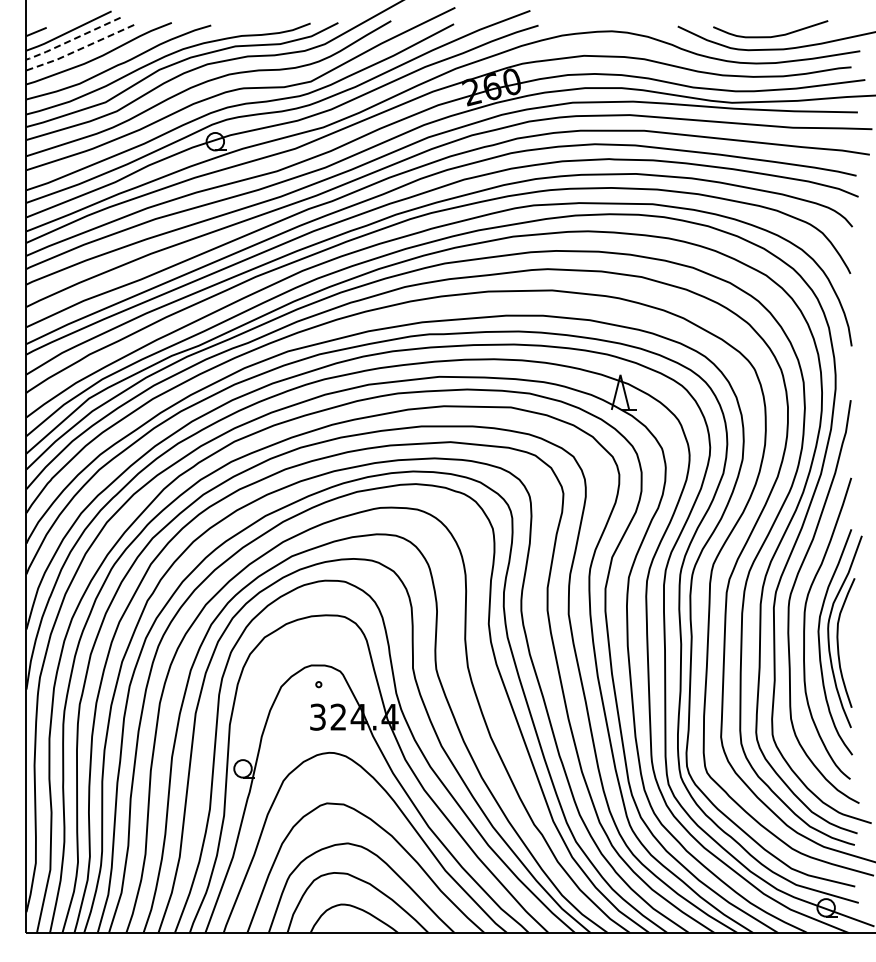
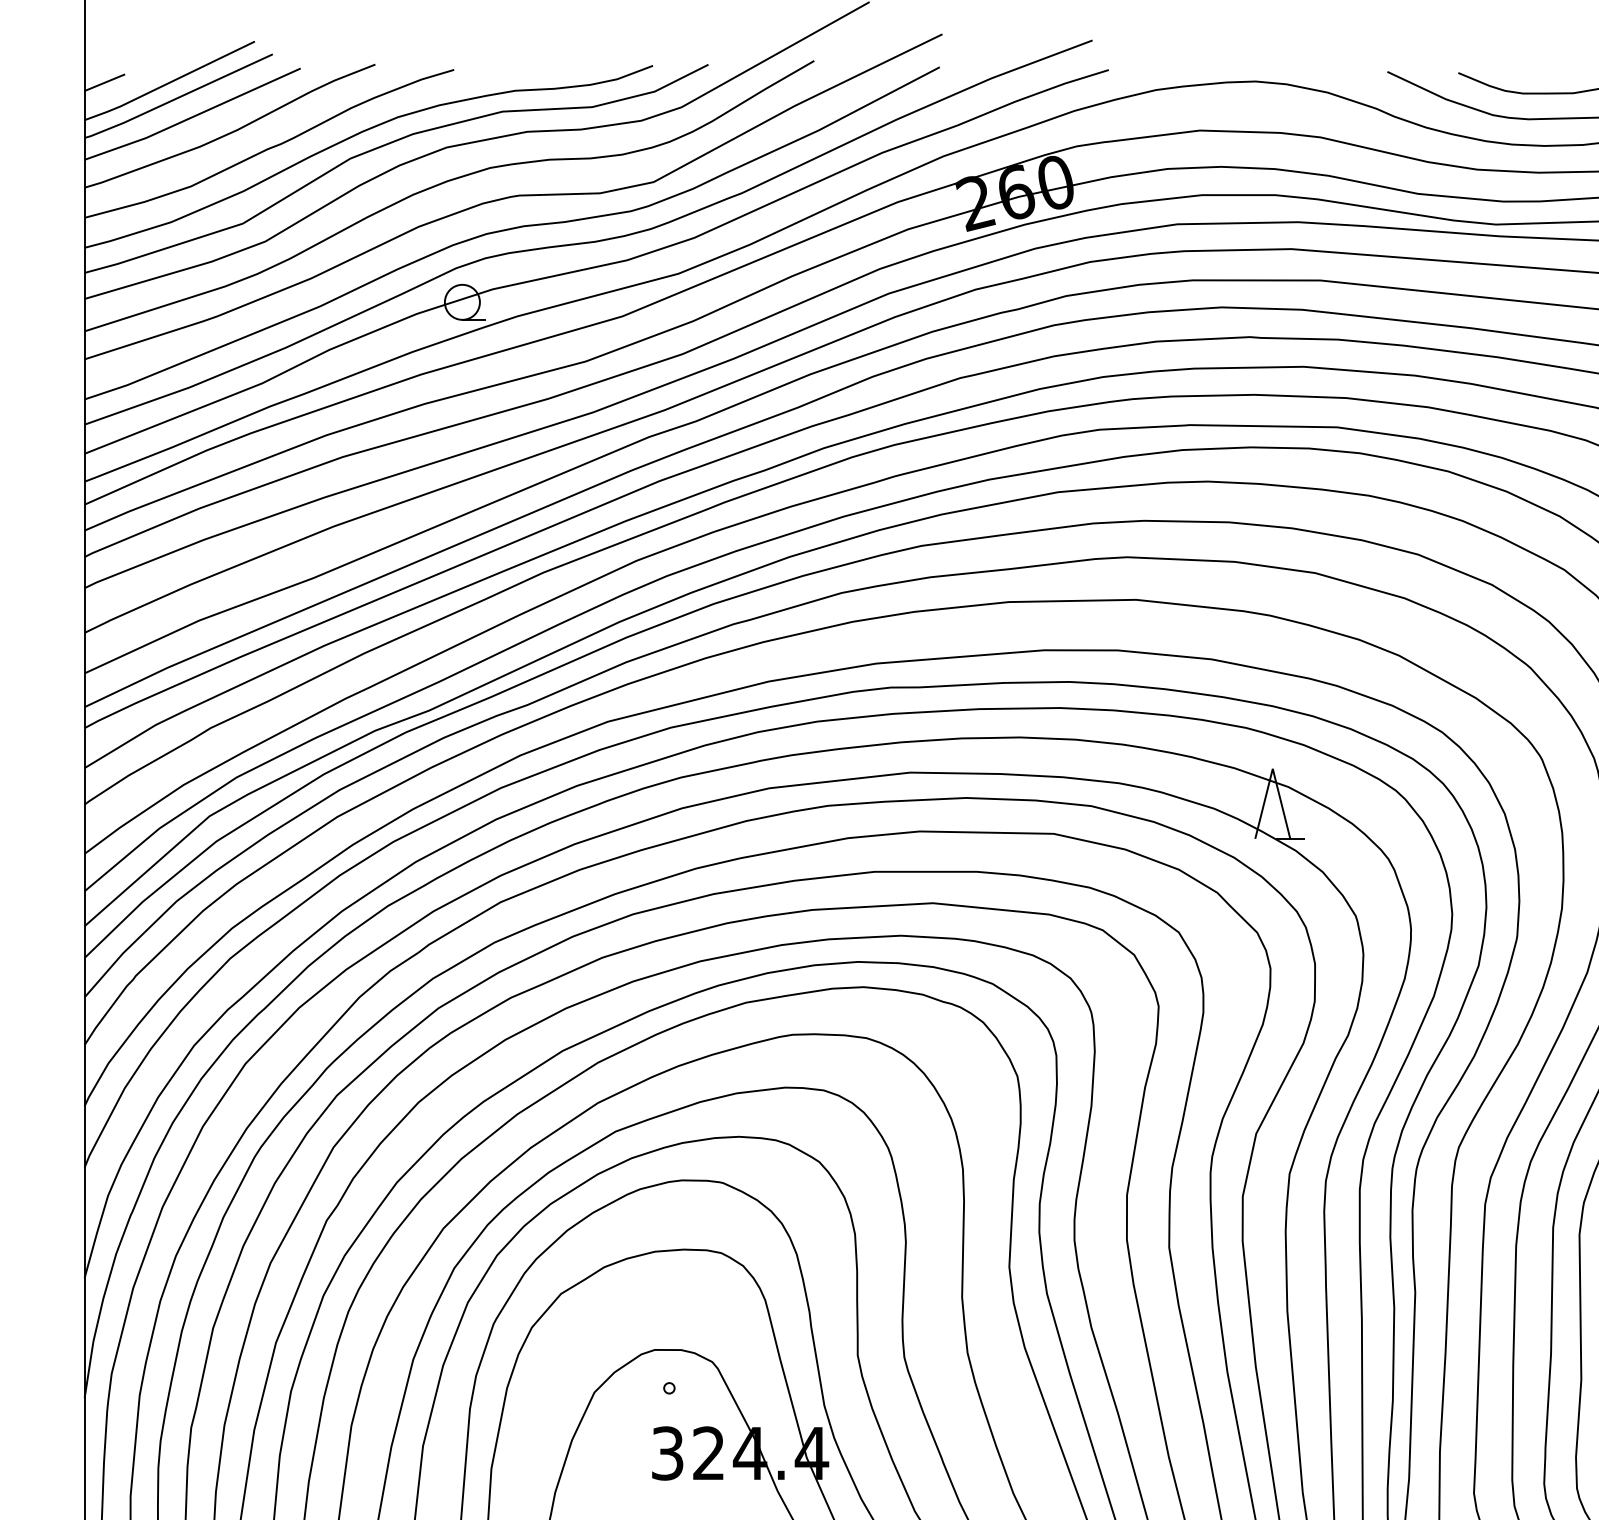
line: (72, 39) -> (176, 97), dashed -> solid
line: (80, 48) -> (192, 115), dashed -> solid

